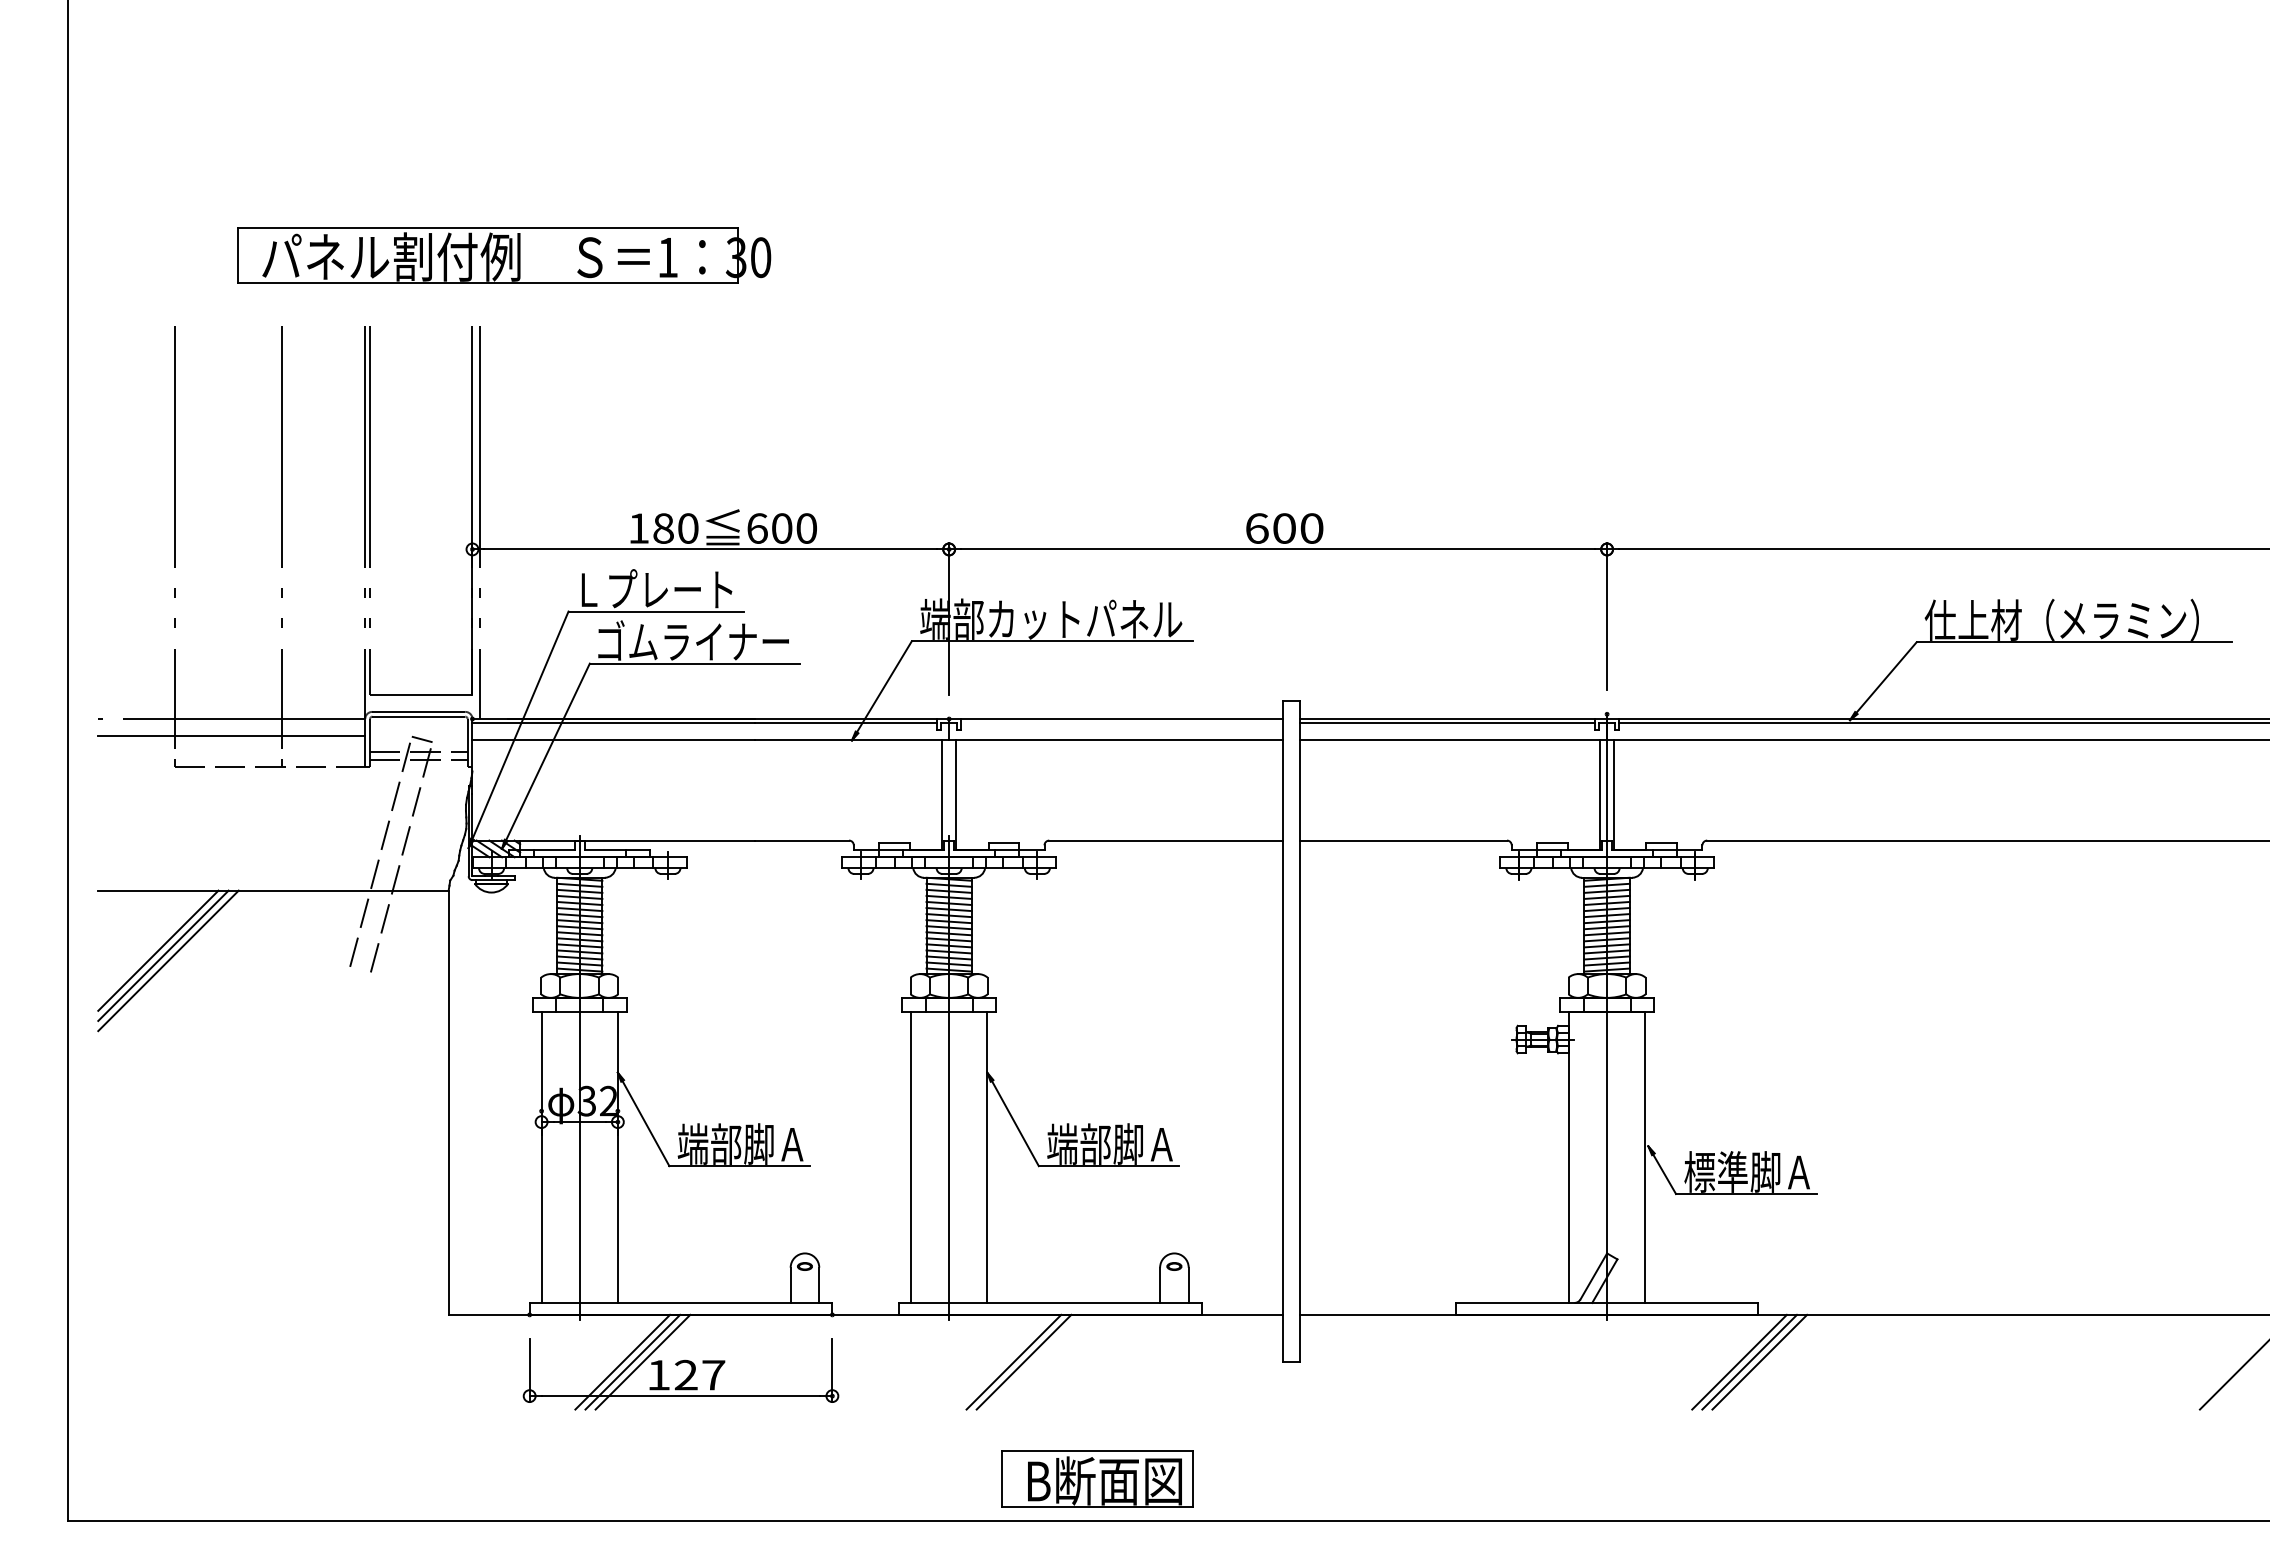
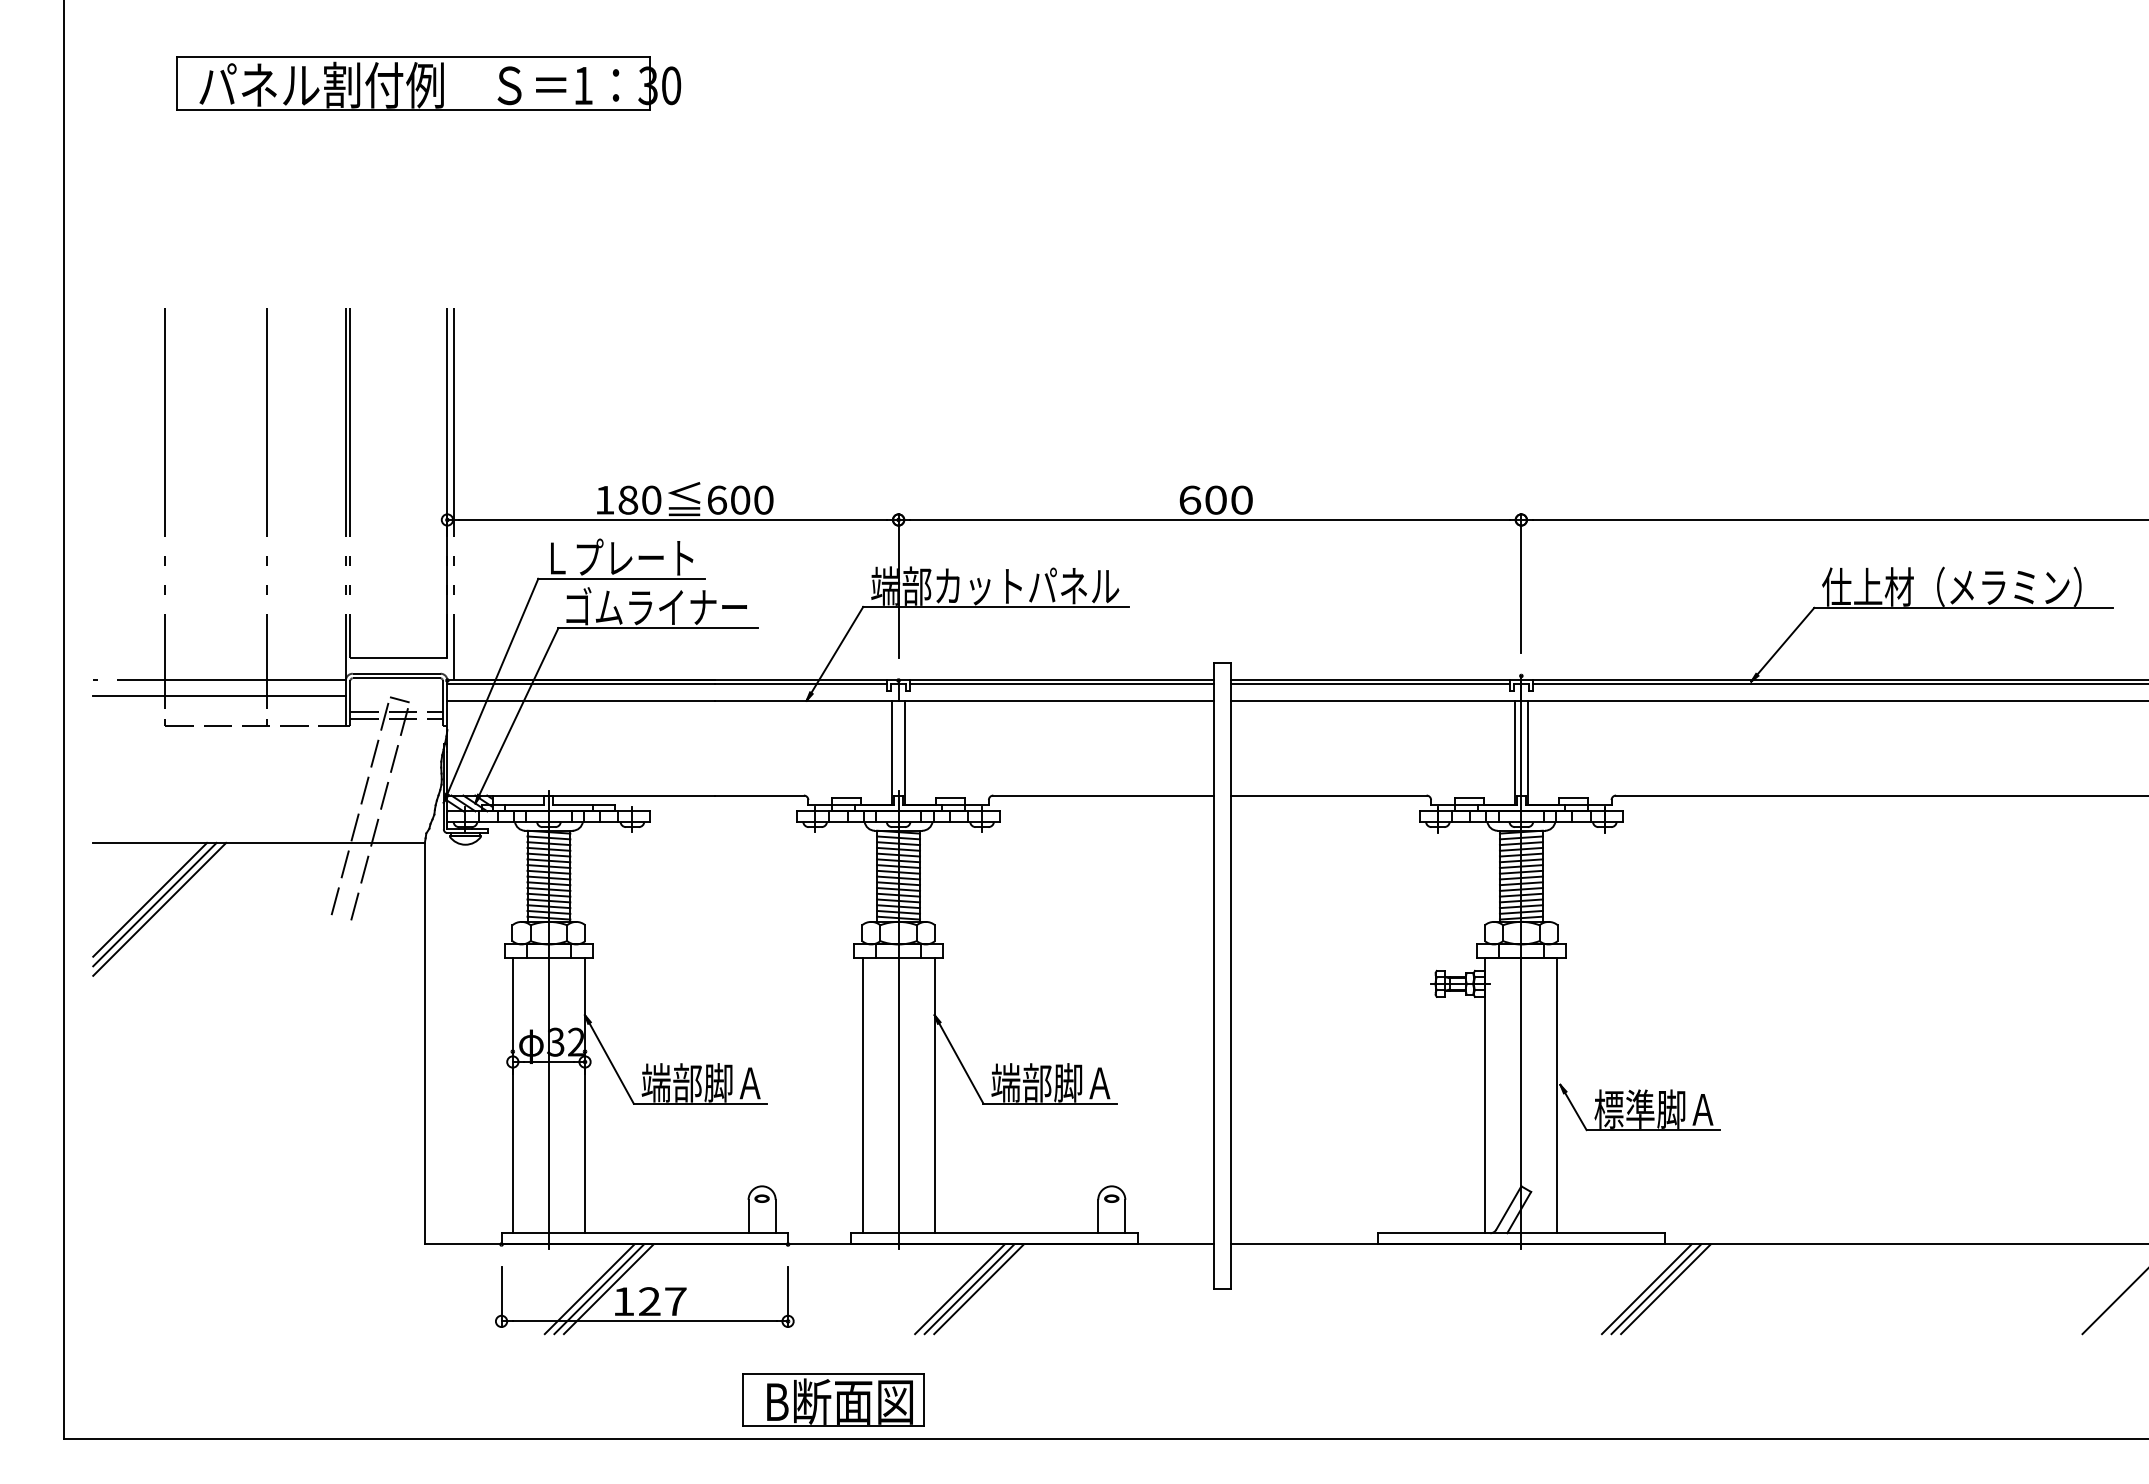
part: (504, 255) -> (428, 83), moved
line: (1121, 723) -> (1061, 684), added
line: (1033, 1362) -> (978, 1289), added
part: (1098, 1478) -> (833, 1399), moved

